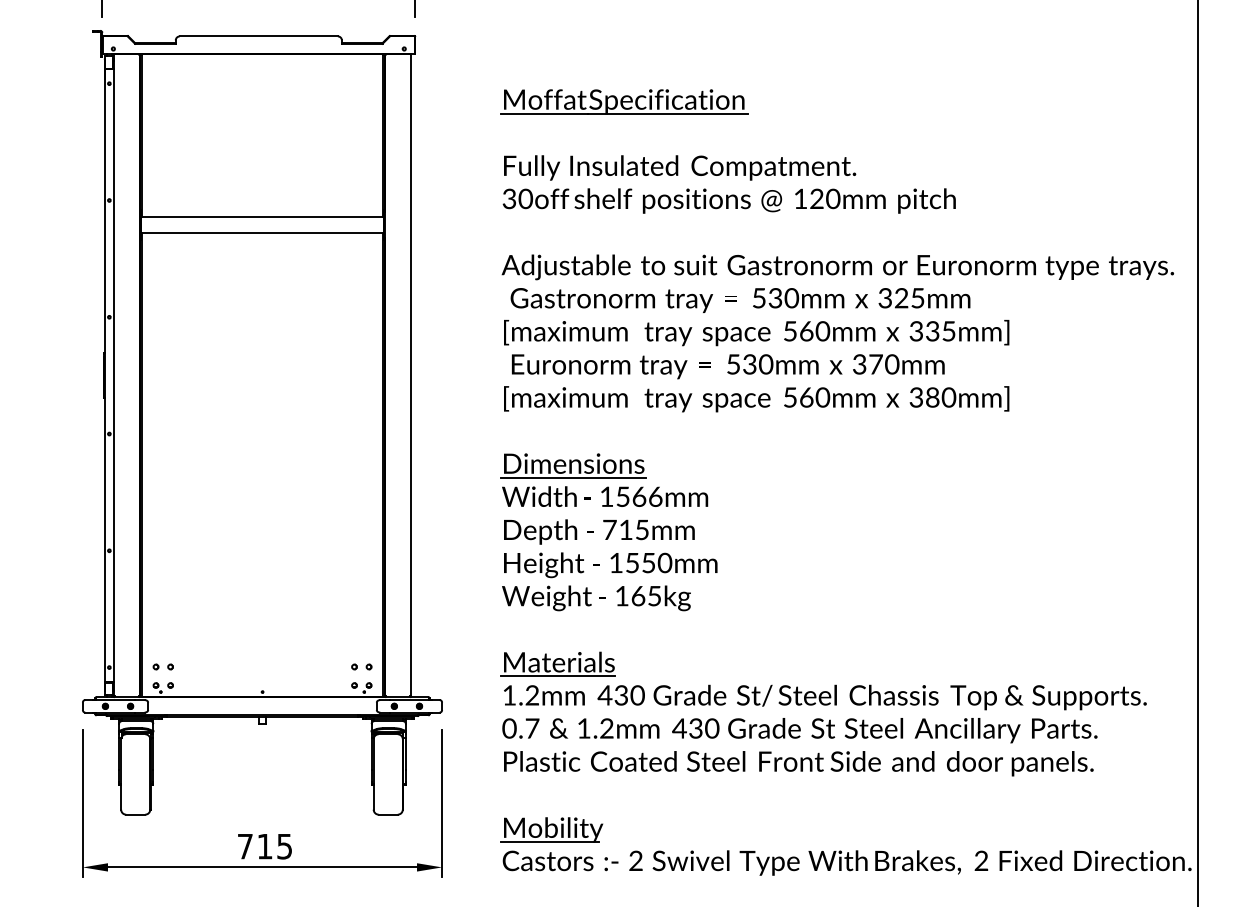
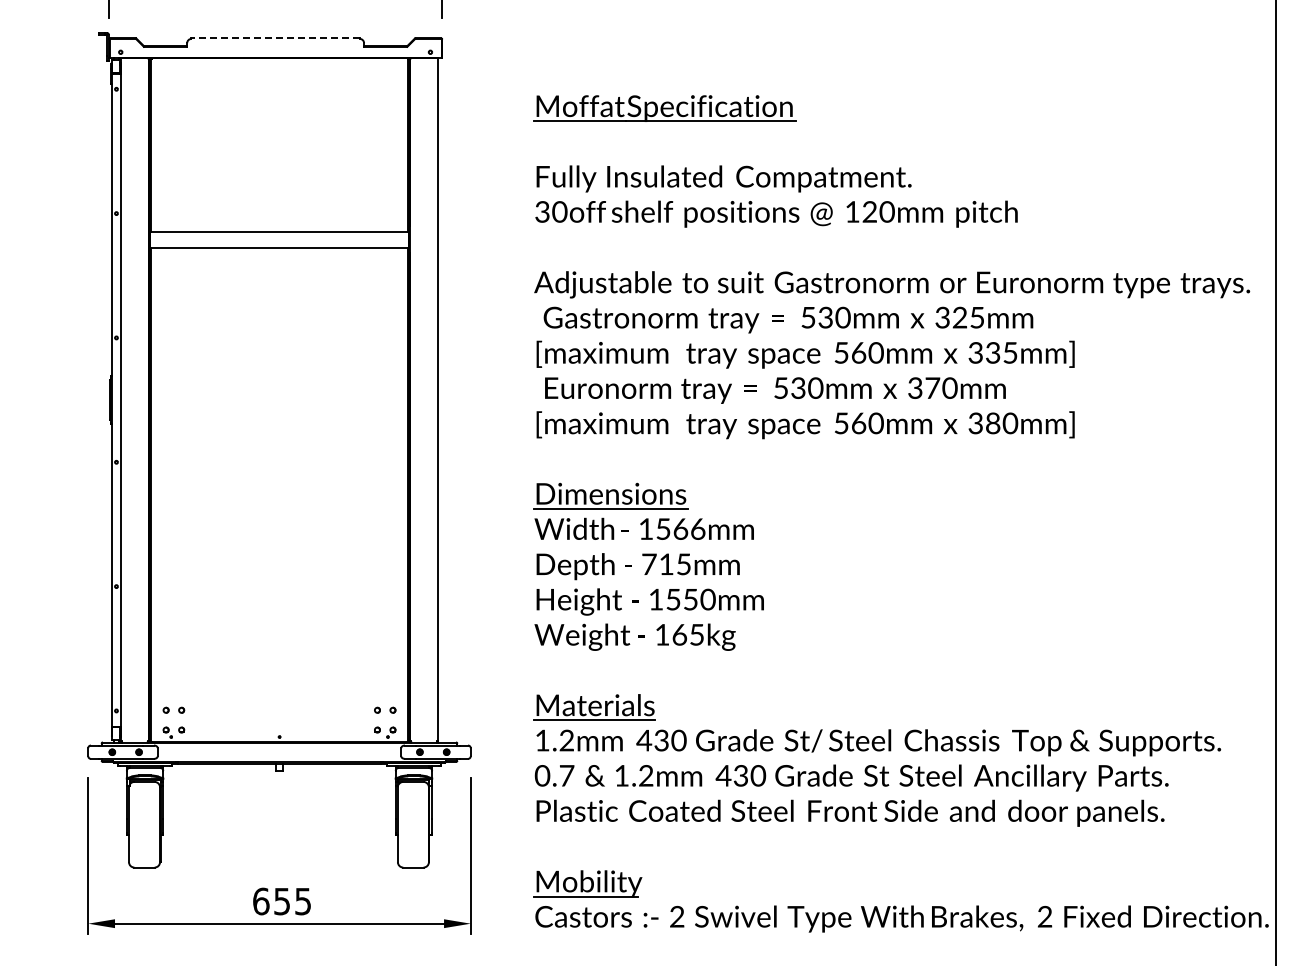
line: (258, 36) -> (275, 38), solid -> dashed
text: (254, 846) -> (271, 901), 715 -> 655

